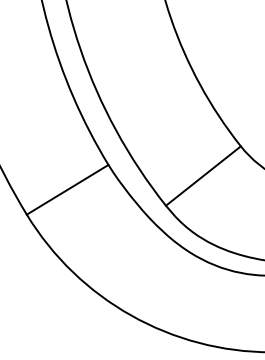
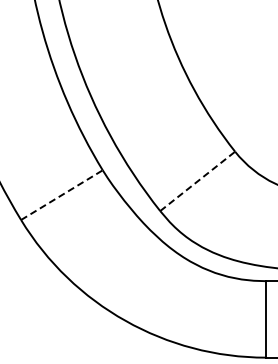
line: (203, 176) -> (197, 181), solid -> dashed
line: (67, 190) -> (61, 195), solid -> dashed

